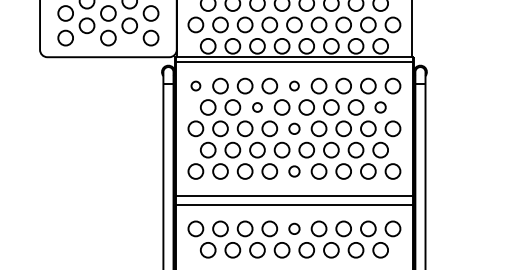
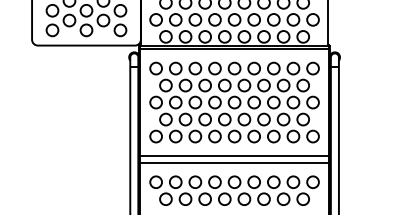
circle: (195, 85) -> (155, 68), size x1.67
circle: (294, 85) -> (234, 68), size x1.67
circle: (257, 107) -> (205, 85), size x1.67
circle: (380, 107) -> (303, 85), size x1.43
circle: (294, 128) -> (234, 102), size x1.43
circle: (294, 171) -> (234, 136), size x1.43
circle: (294, 228) -> (234, 181), size x1.43

